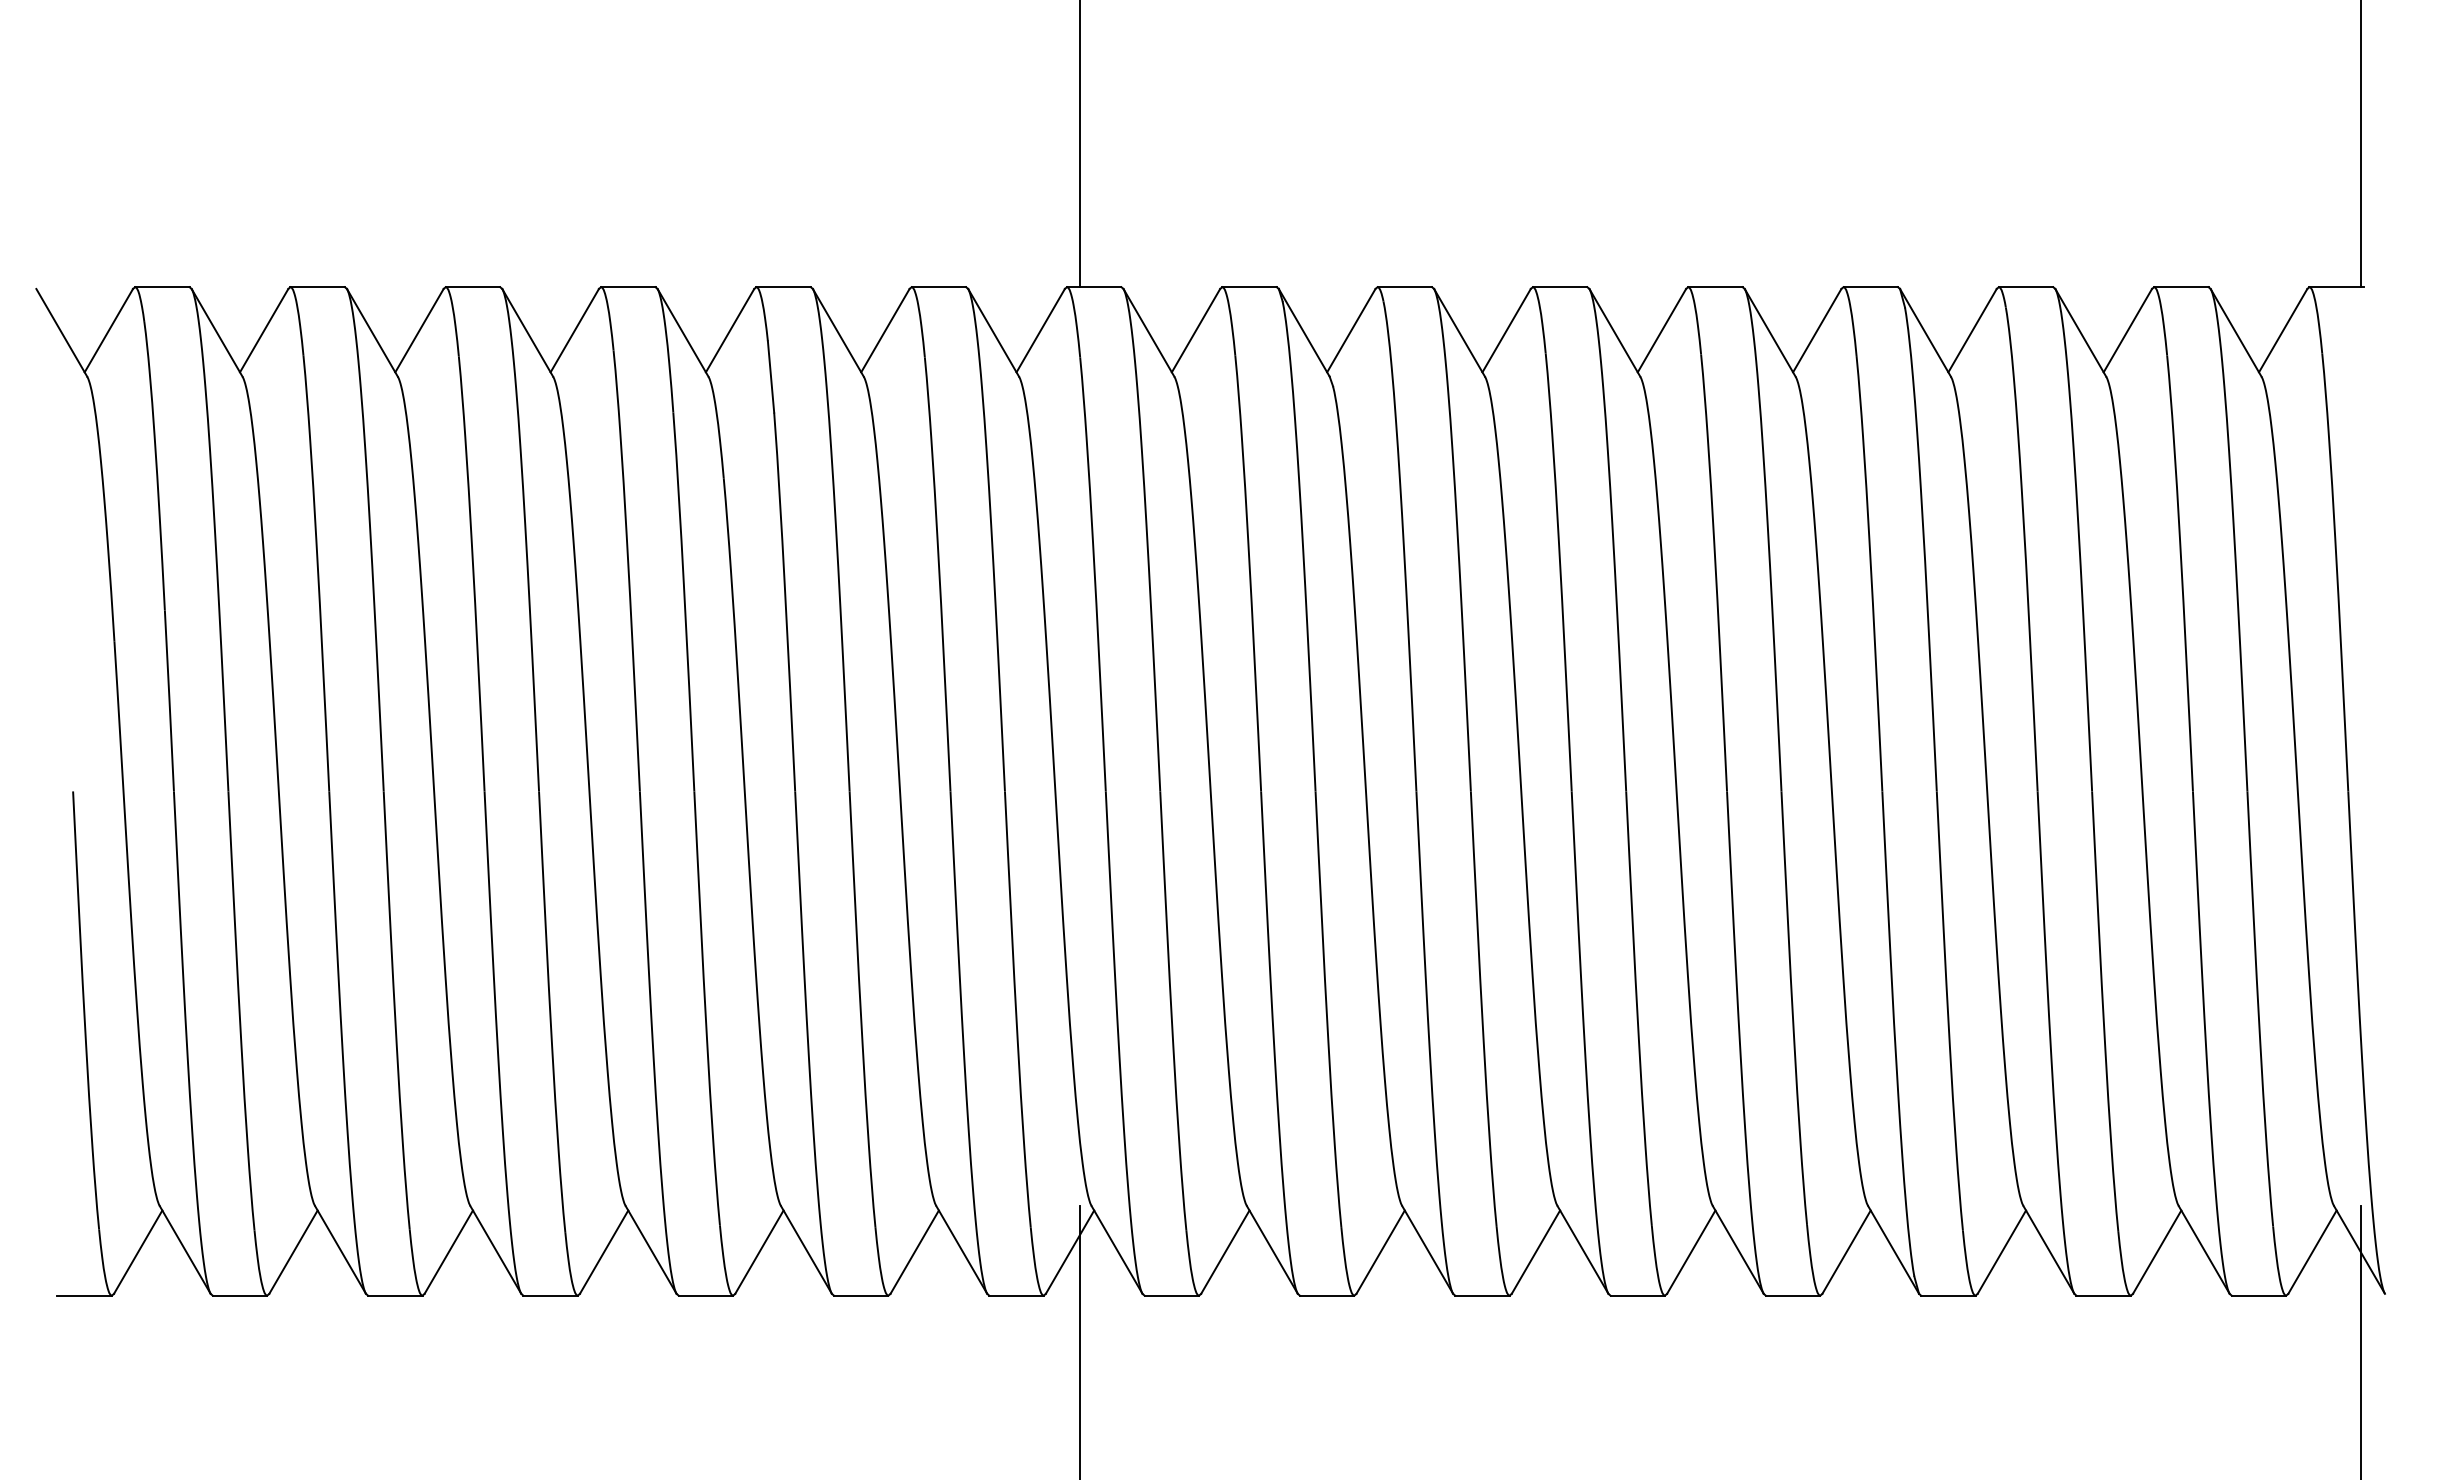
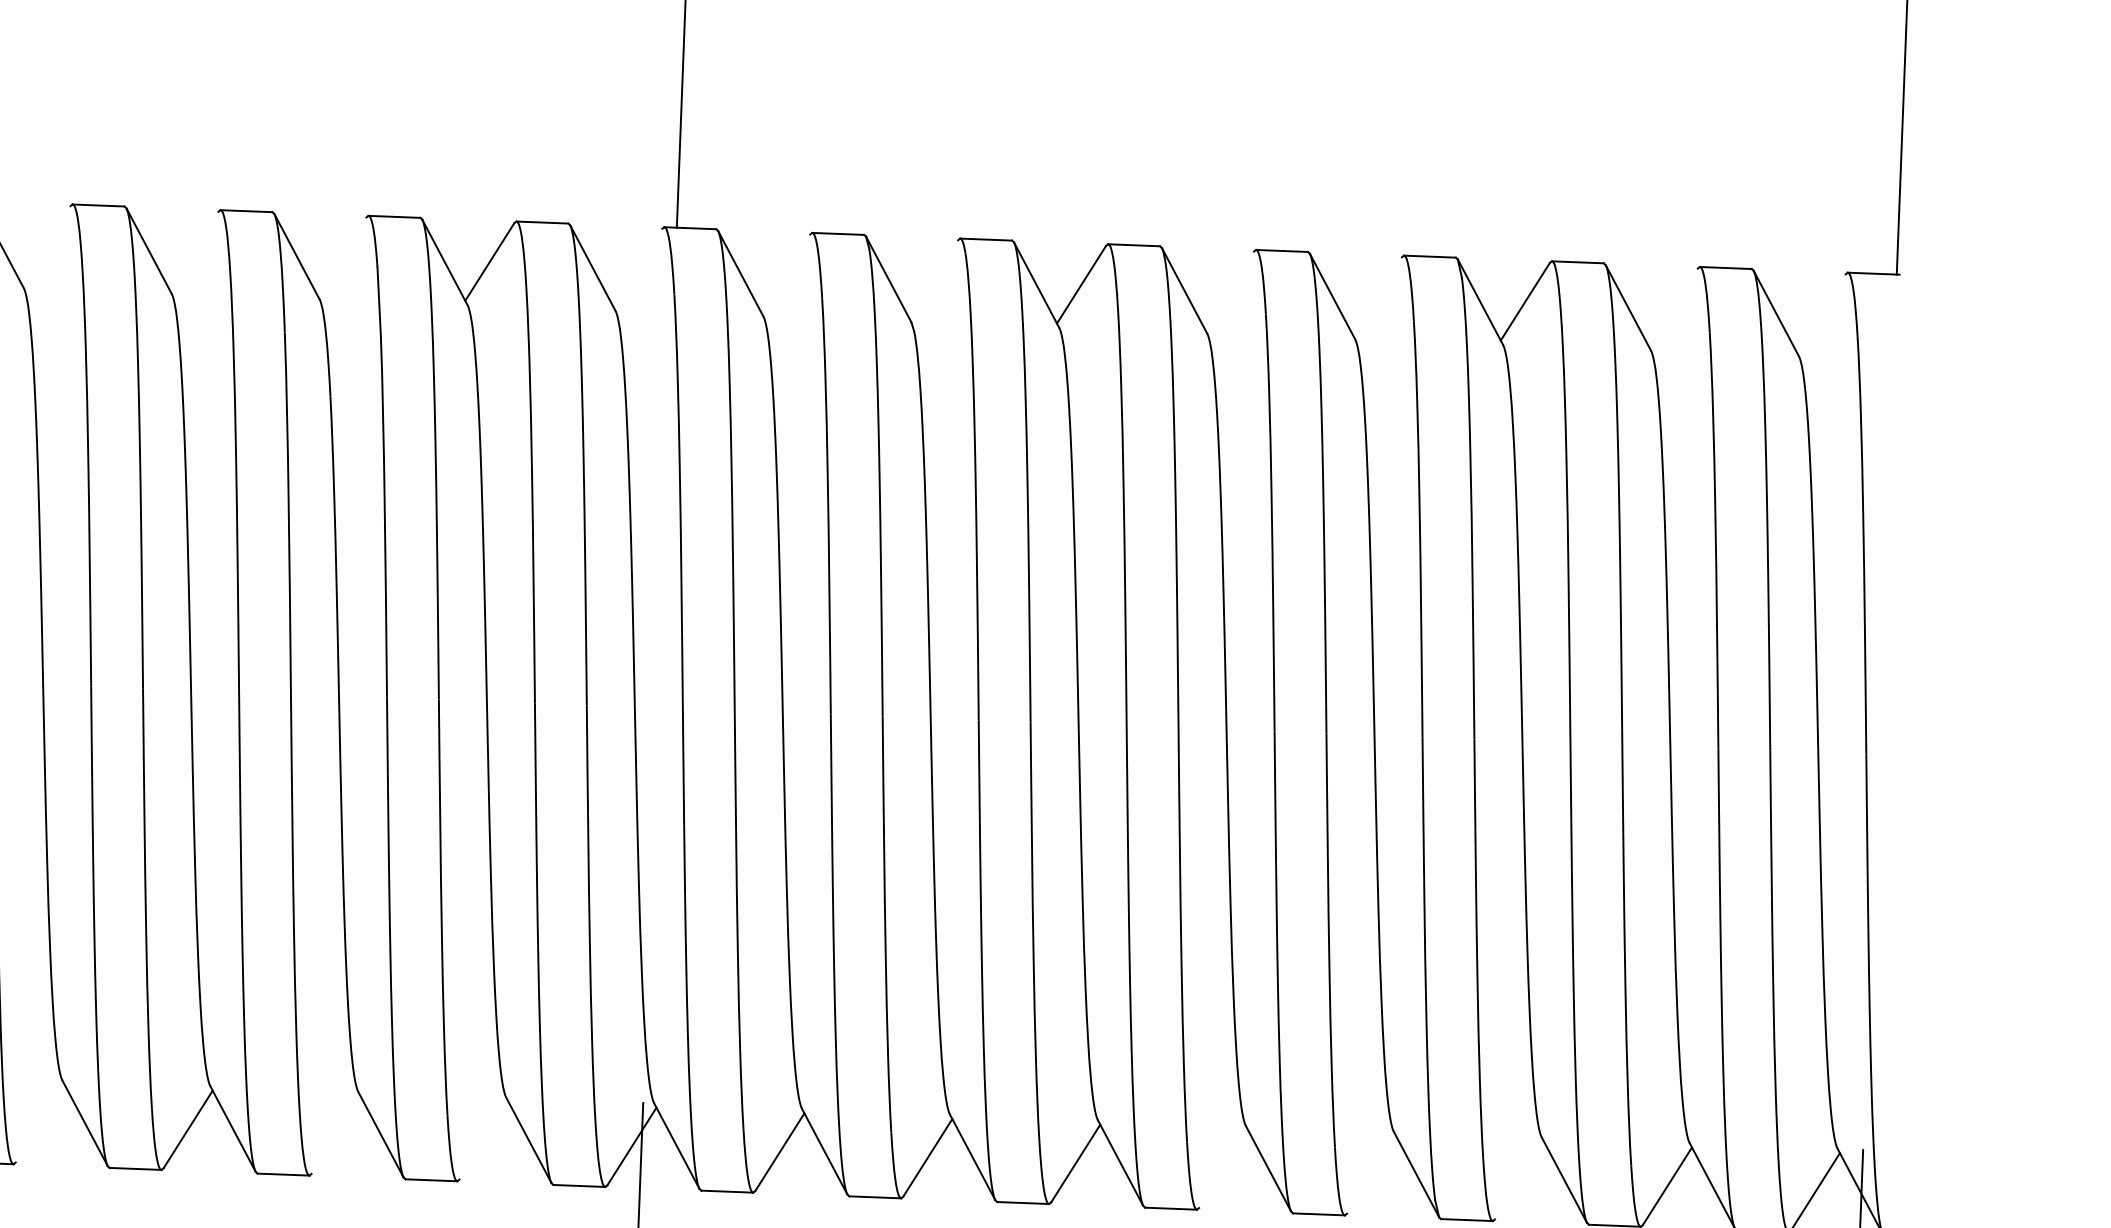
line: (419, 330) -> (46, 244), removed
line: (574, 330) -> (193, 250), removed
line: (729, 330) -> (341, 256), removed
line: (1040, 330) -> (637, 267), removed
line: (1195, 330) -> (785, 273), removed
line: (1351, 330) -> (933, 278), removed
line: (1661, 330) -> (1229, 290), removed
line: (1817, 330) -> (1377, 295), removed
line: (2127, 330) -> (1672, 307), removed
line: (2283, 330) -> (1821, 313), removed
line: (448, 1251) -> (39, 1123), removed
line: (759, 1251) -> (336, 1134), removed
line: (914, 1251) -> (483, 1140), removed
line: (1691, 1251) -> (1223, 1168), removed
line: (1846, 1251) -> (1371, 1174), removed
line: (2001, 1251) -> (1519, 1179), removed

